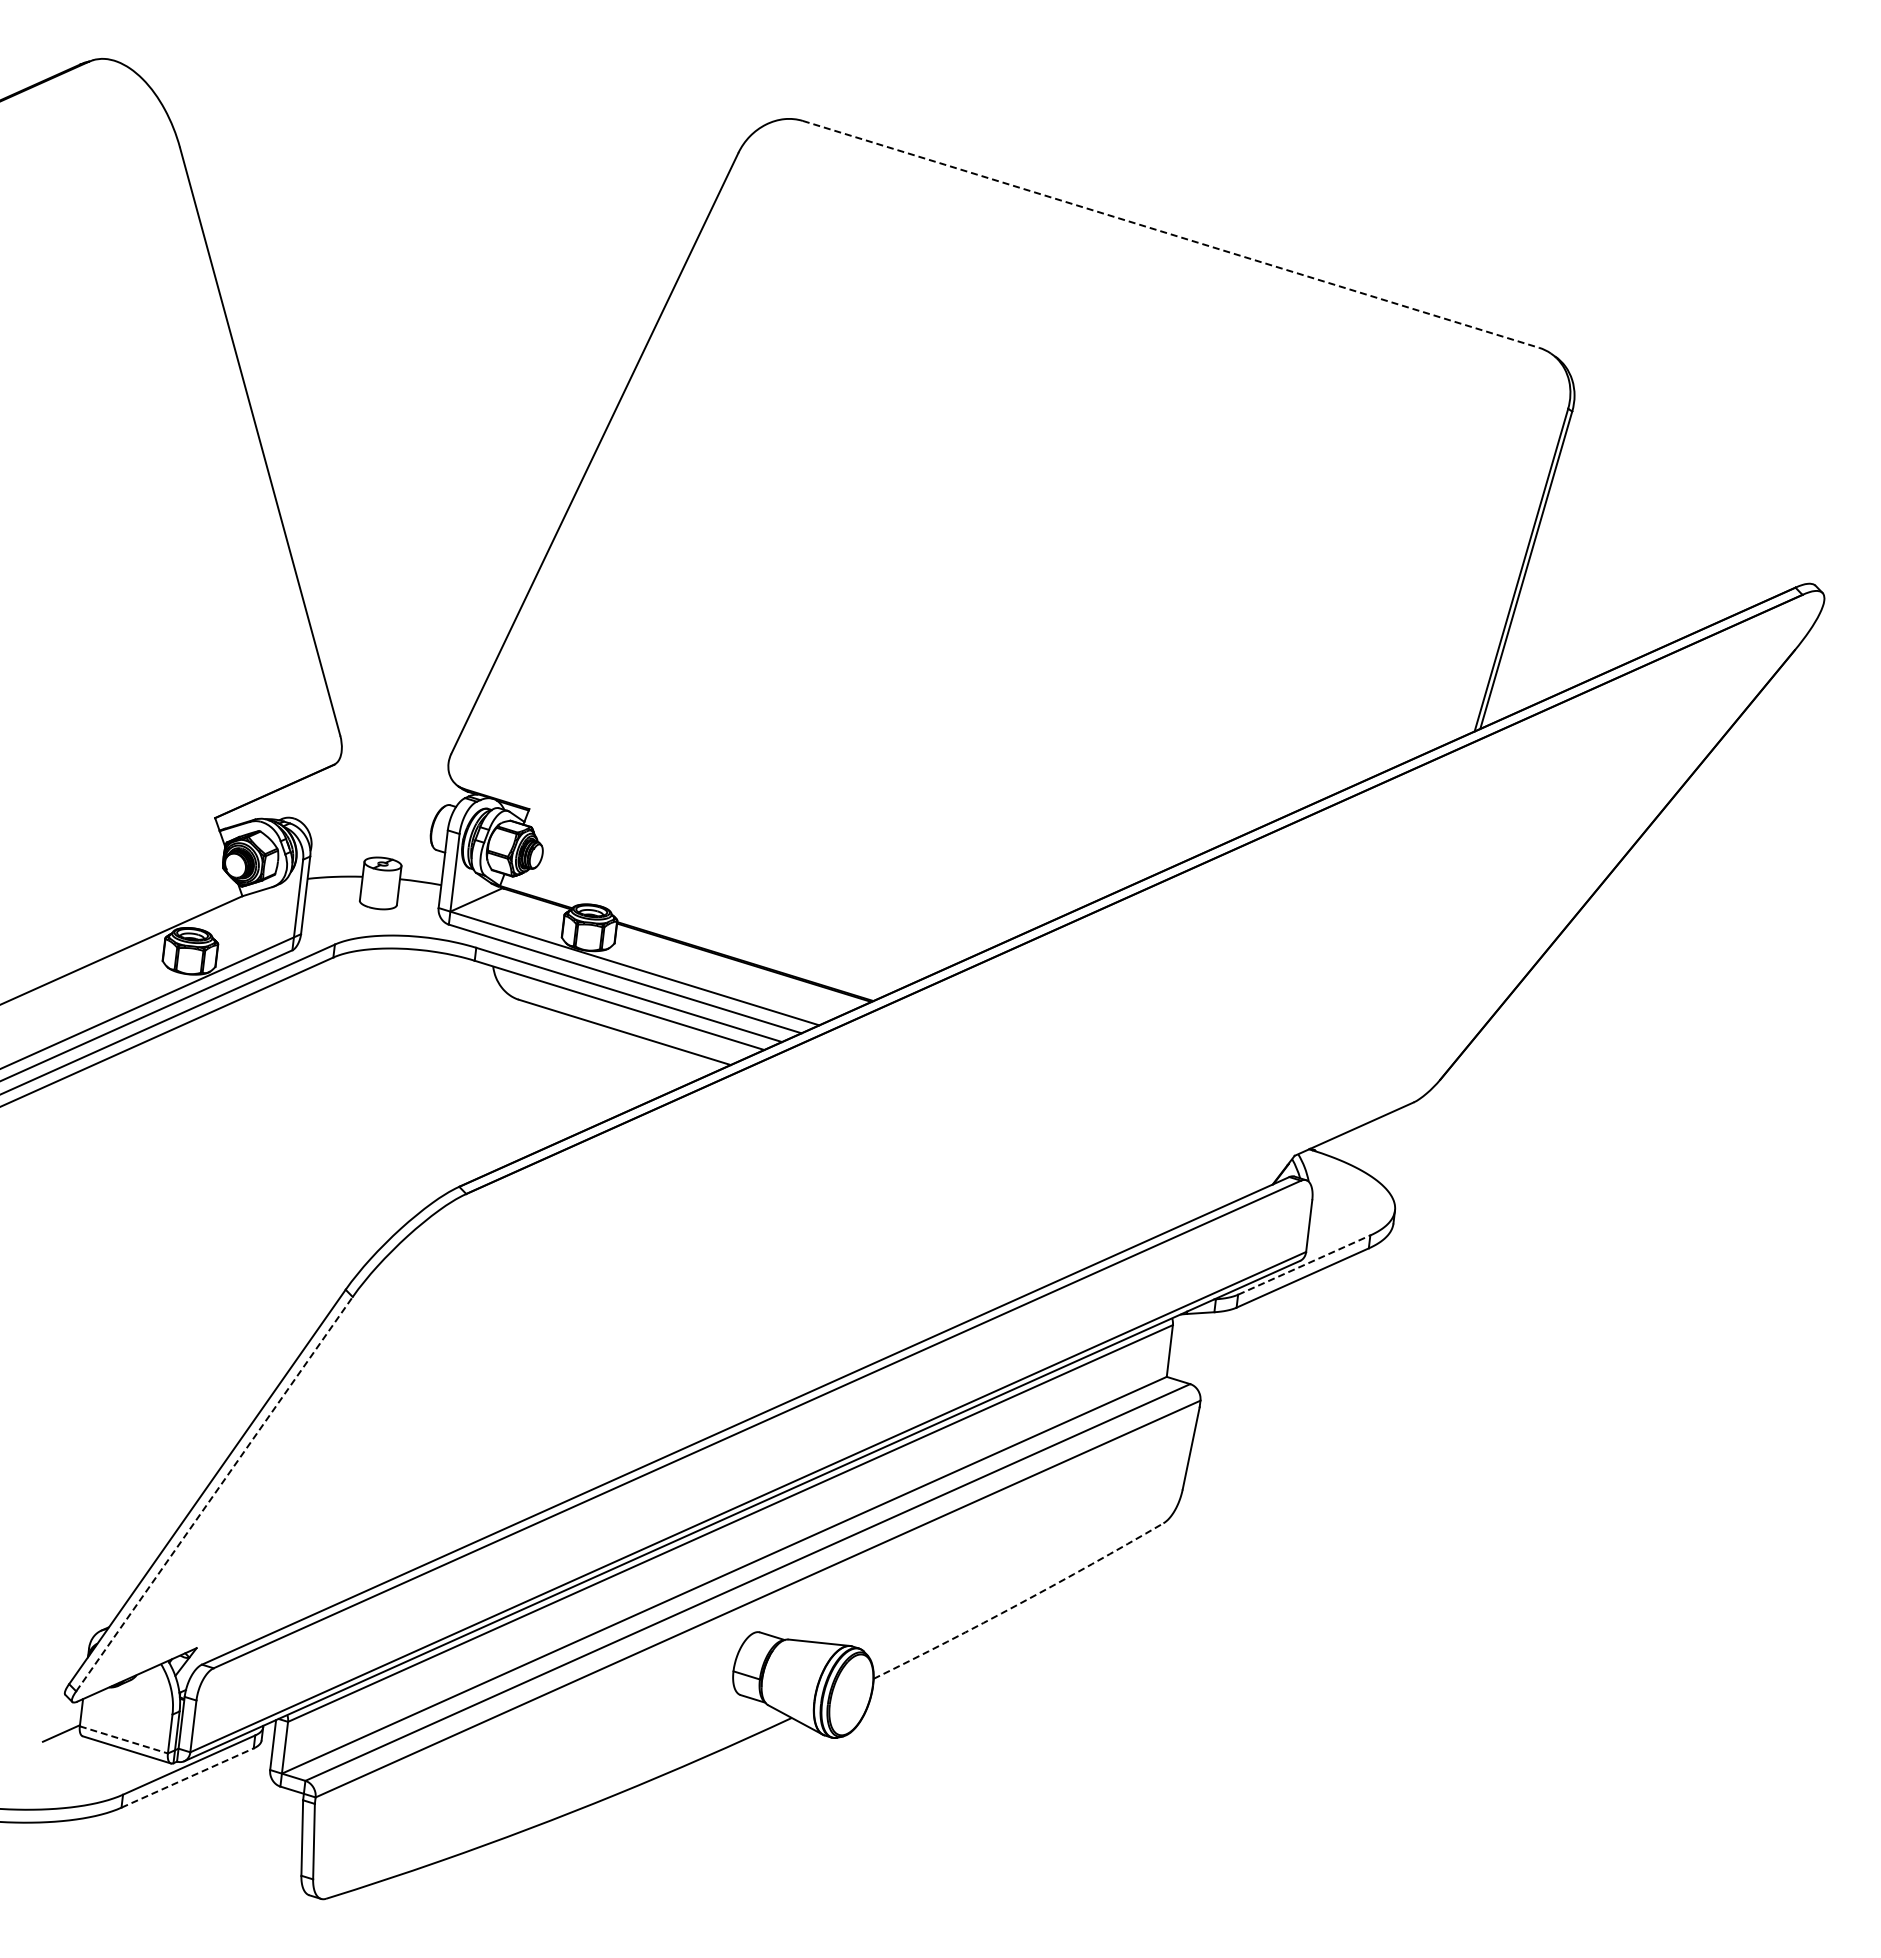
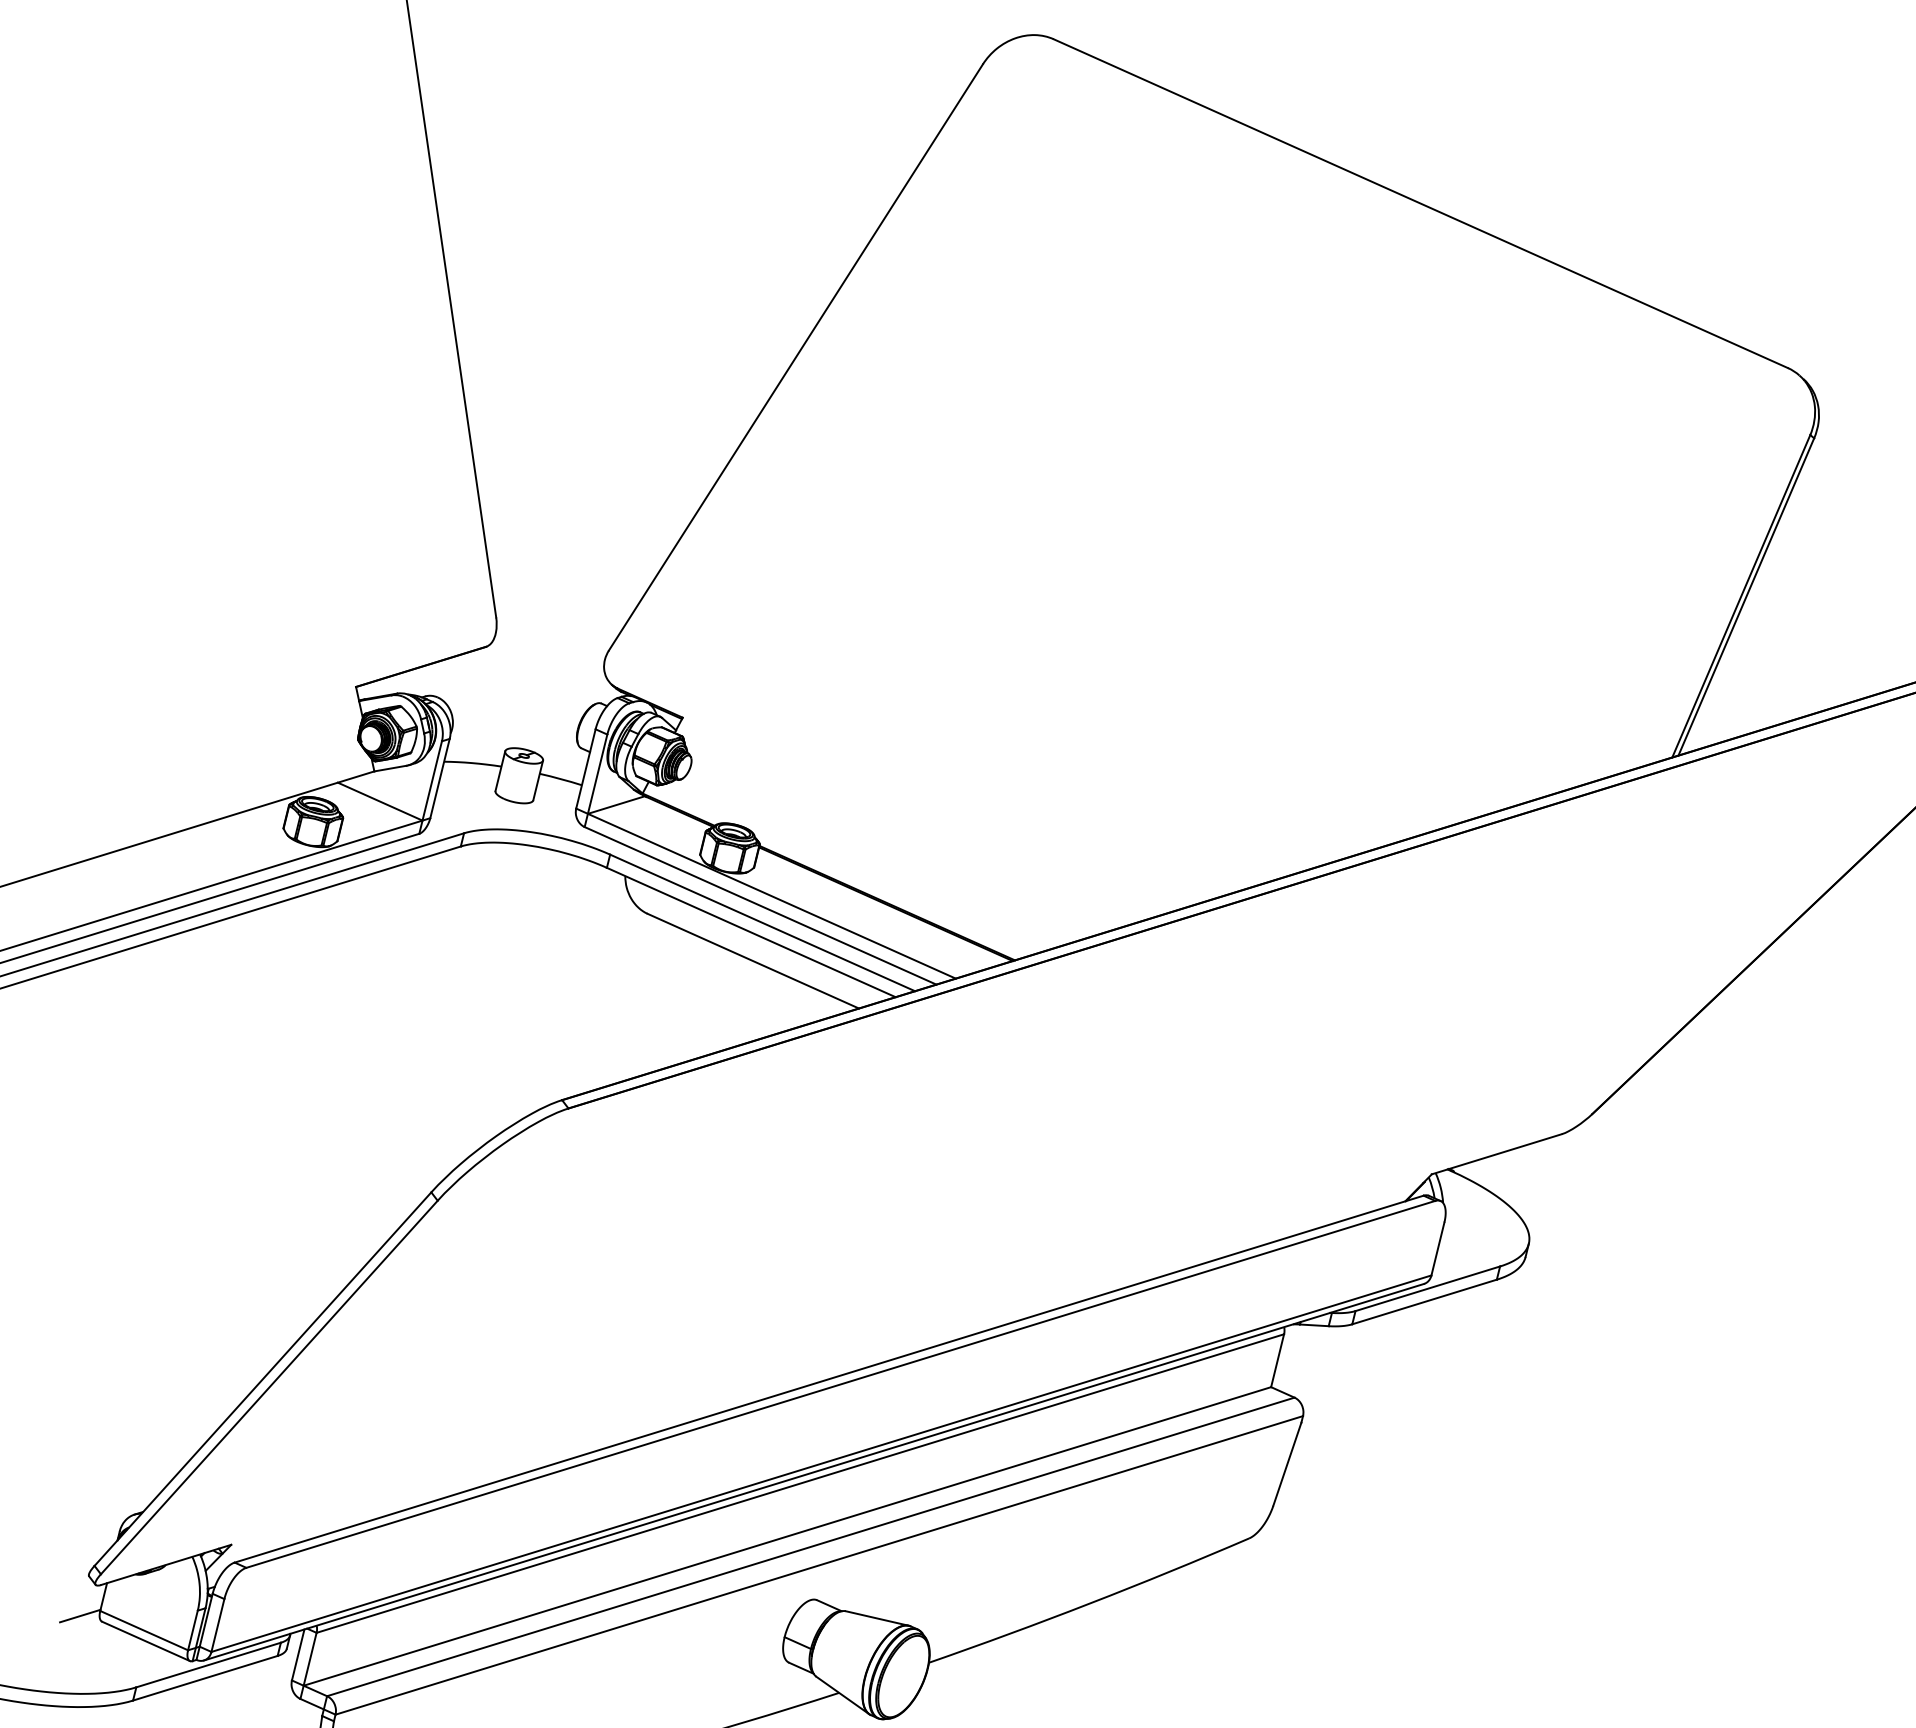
line: (1171, 234) -> (1421, 203), dashed -> solid
line: (251, 924) -> (380, 801), added
line: (1304, 1264) -> (1428, 1288), dashed -> solid
line: (214, 1494) -> (269, 1387), dashed -> solid
arc: (1019, 1603) -> (1089, 1603), dashed -> solid
line: (124, 1740) -> (144, 1631), dashed -> solid
line: (188, 1777) -> (206, 1677), dashed -> solid

